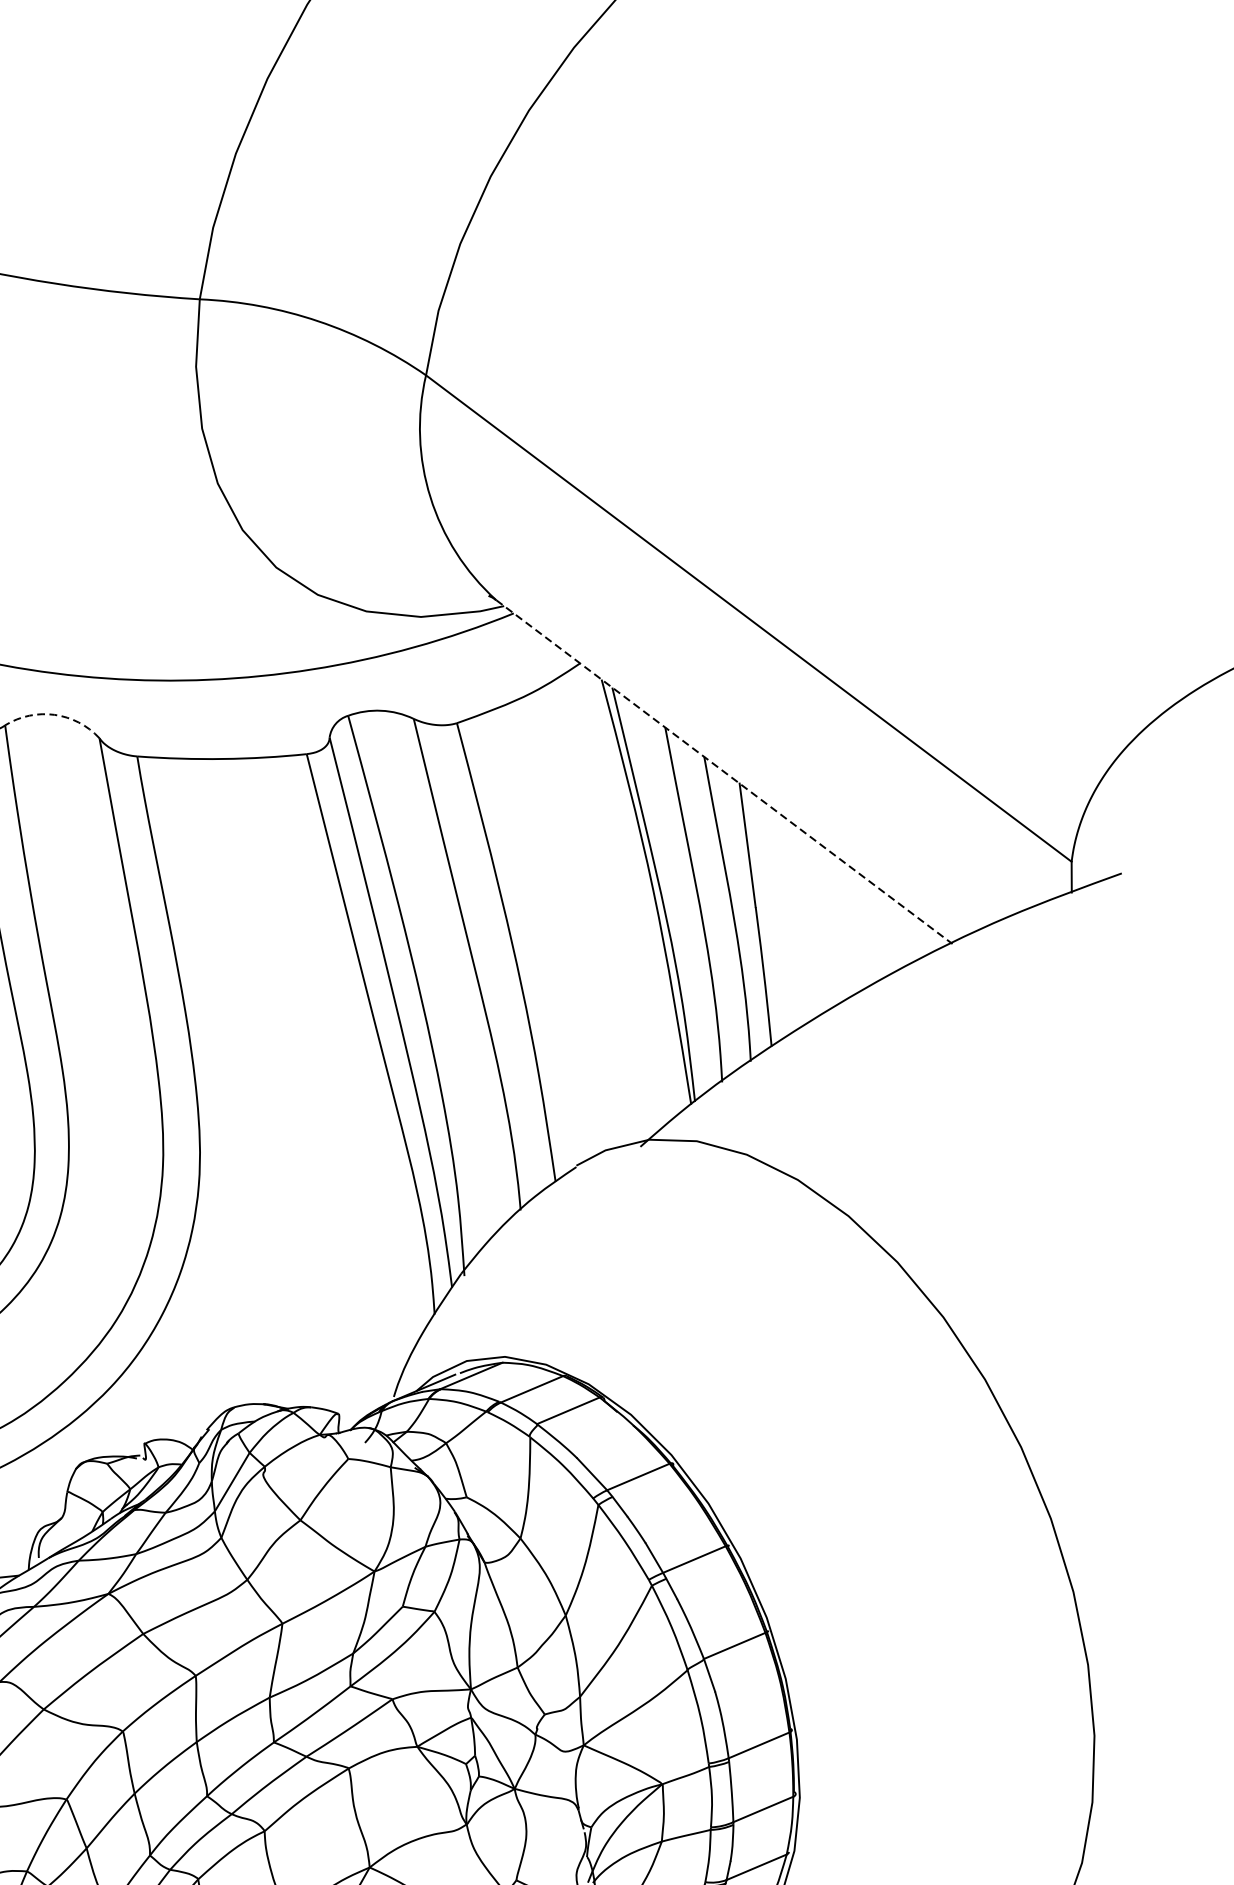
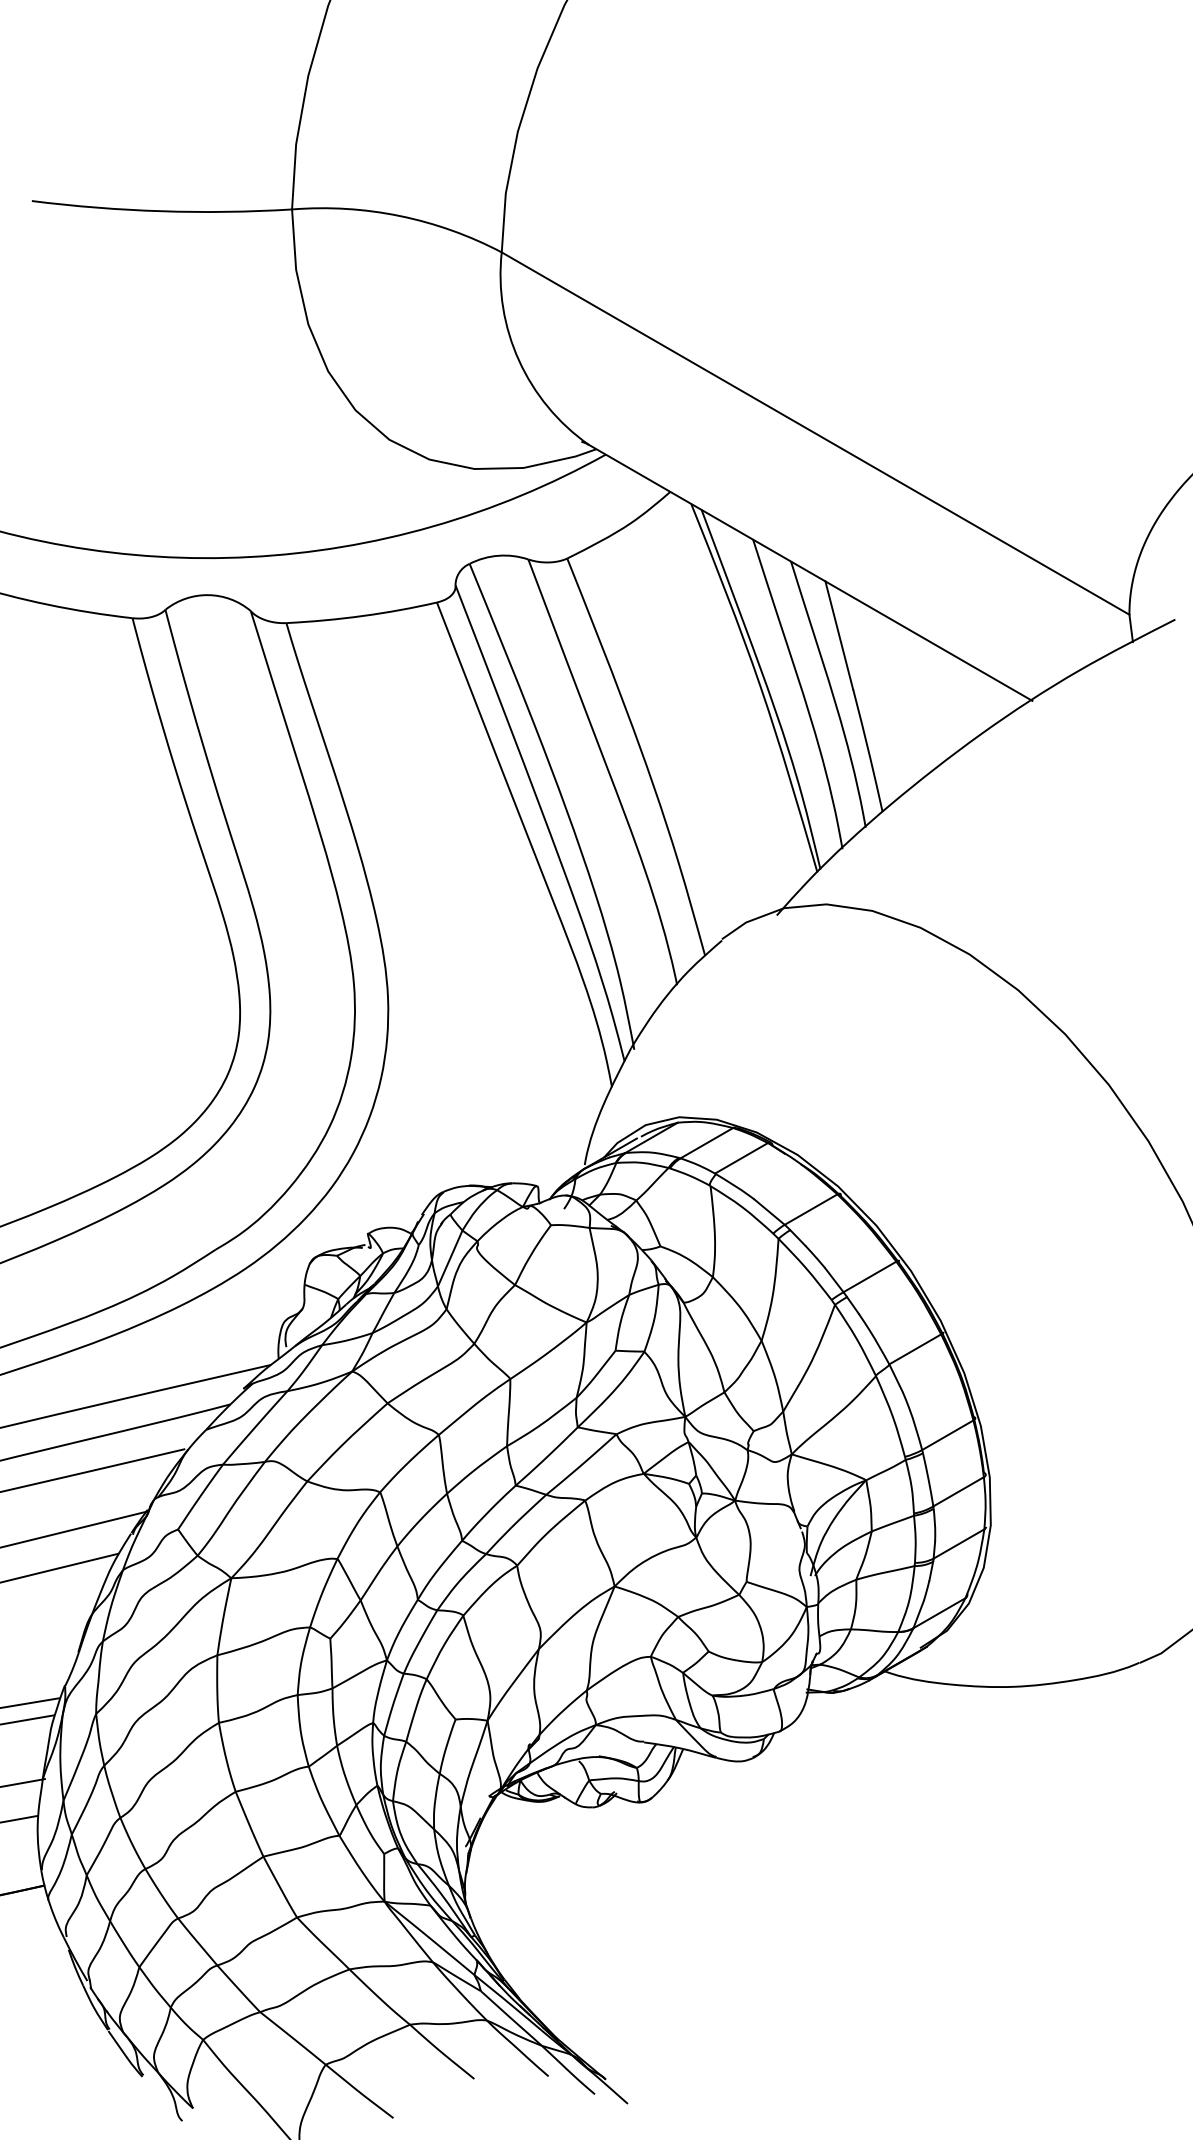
arc: (54, 715) -> (208, 595), dashed -> solid
line: (725, 772) -> (811, 573), dashed -> solid

